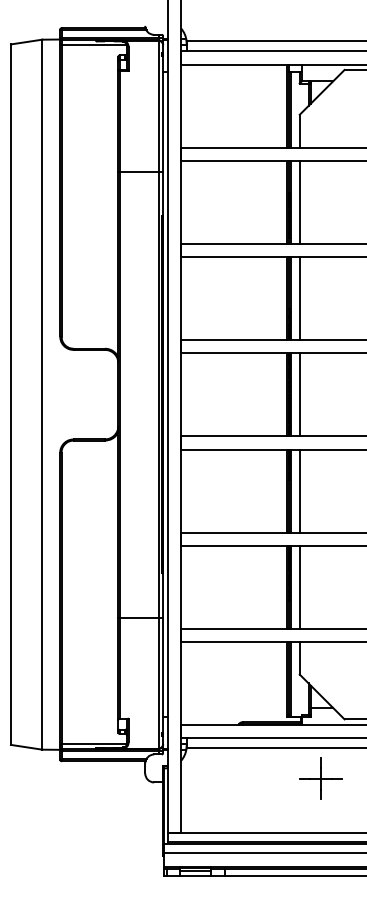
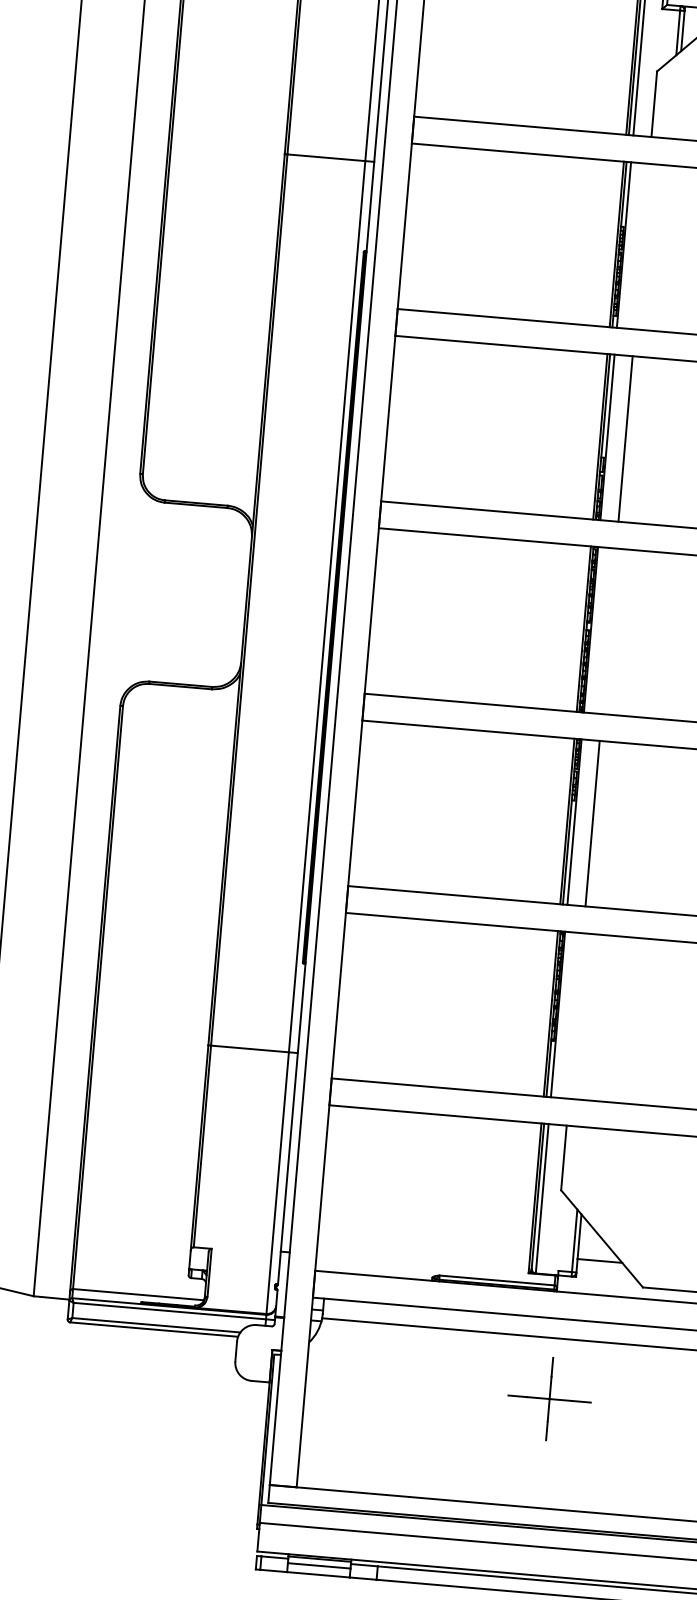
line: (299, 202) -> (641, 246), removed
line: (299, 394) -> (608, 630), removed
line: (299, 586) -> (575, 1014), removed
part: (320, 778) -> (548, 1398), moved

